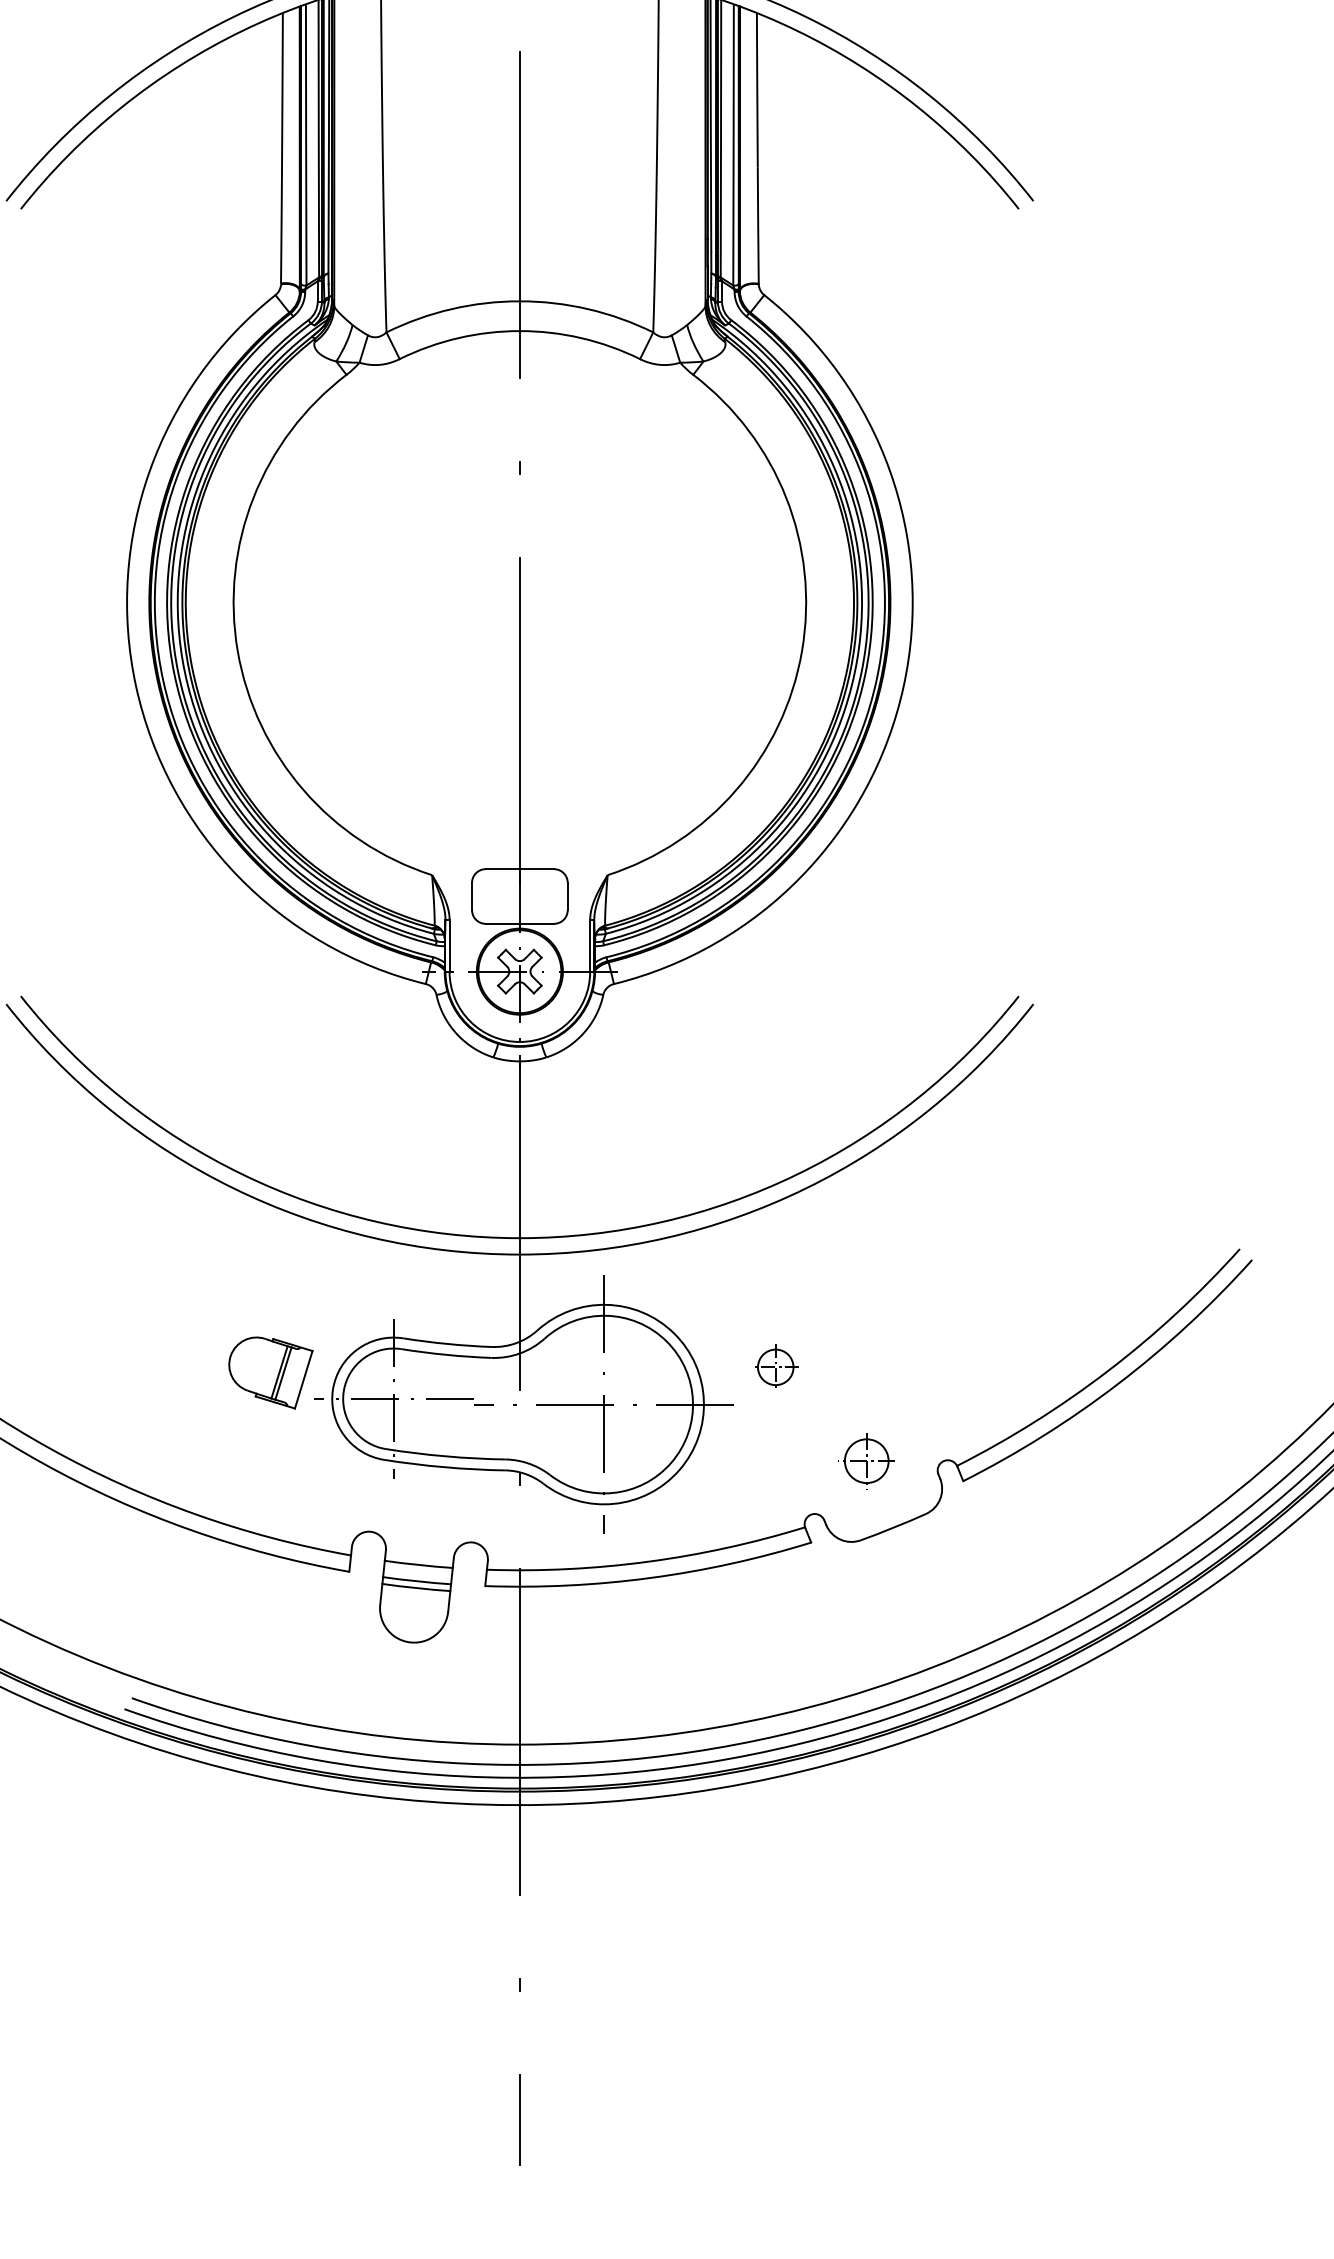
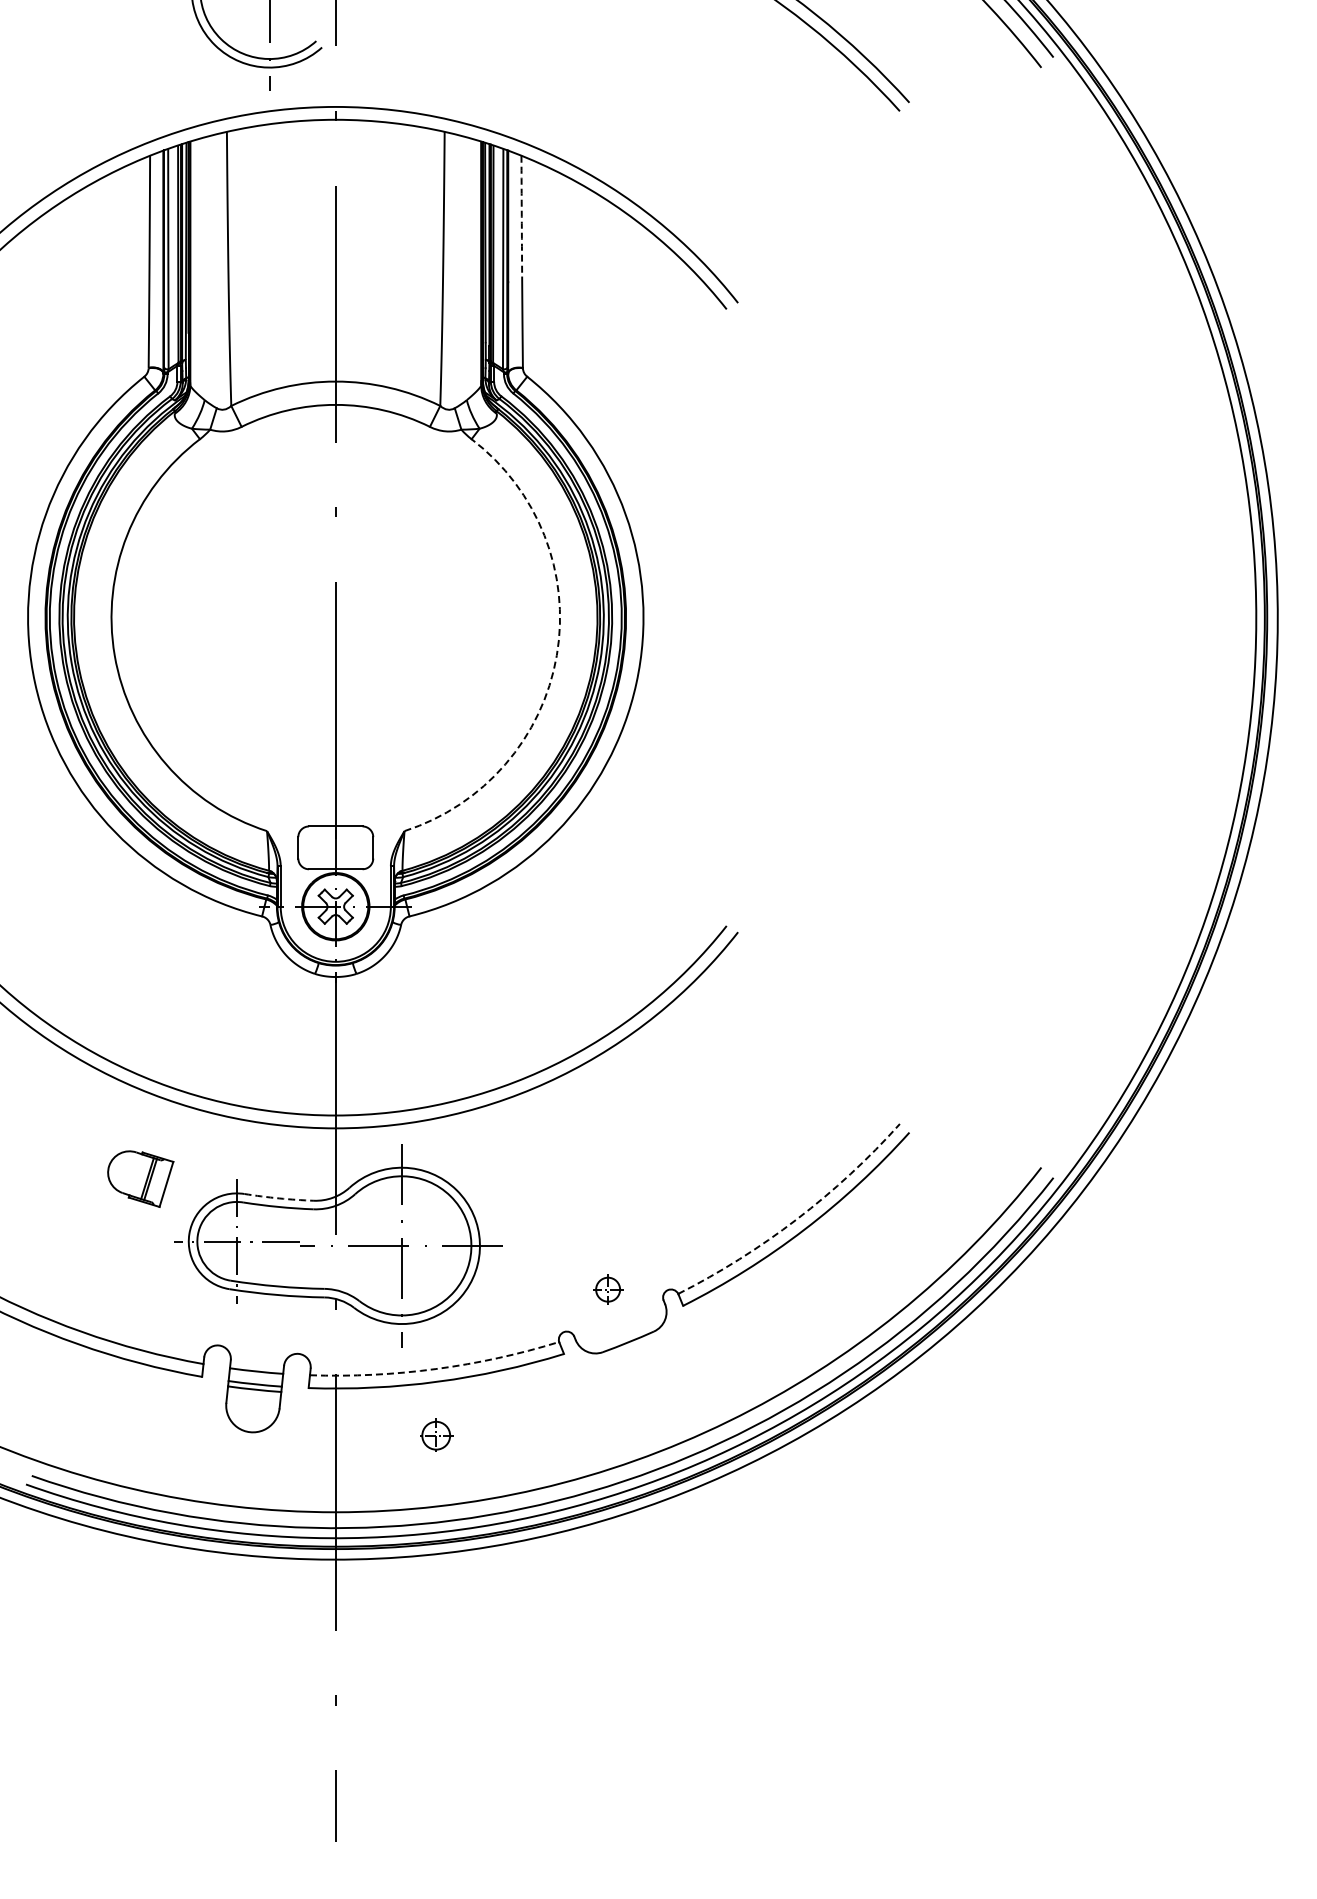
arc: (756, 90) -> (521, 216), solid -> dashed
arc: (801, 650) -> (556, 655), solid -> dashed
arc: (448, 1344) -> (279, 1198), solid -> dashed
part: (776, 1365) -> (436, 1434), moved
arc: (1107, 1370) -> (796, 1219), solid -> dashed
part: (270, 1372) -> (140, 1178), moved
part: (869, 1458) -> (609, 1288), size x0.7
arc: (647, 1562) -> (435, 1369), solid -> dashed

